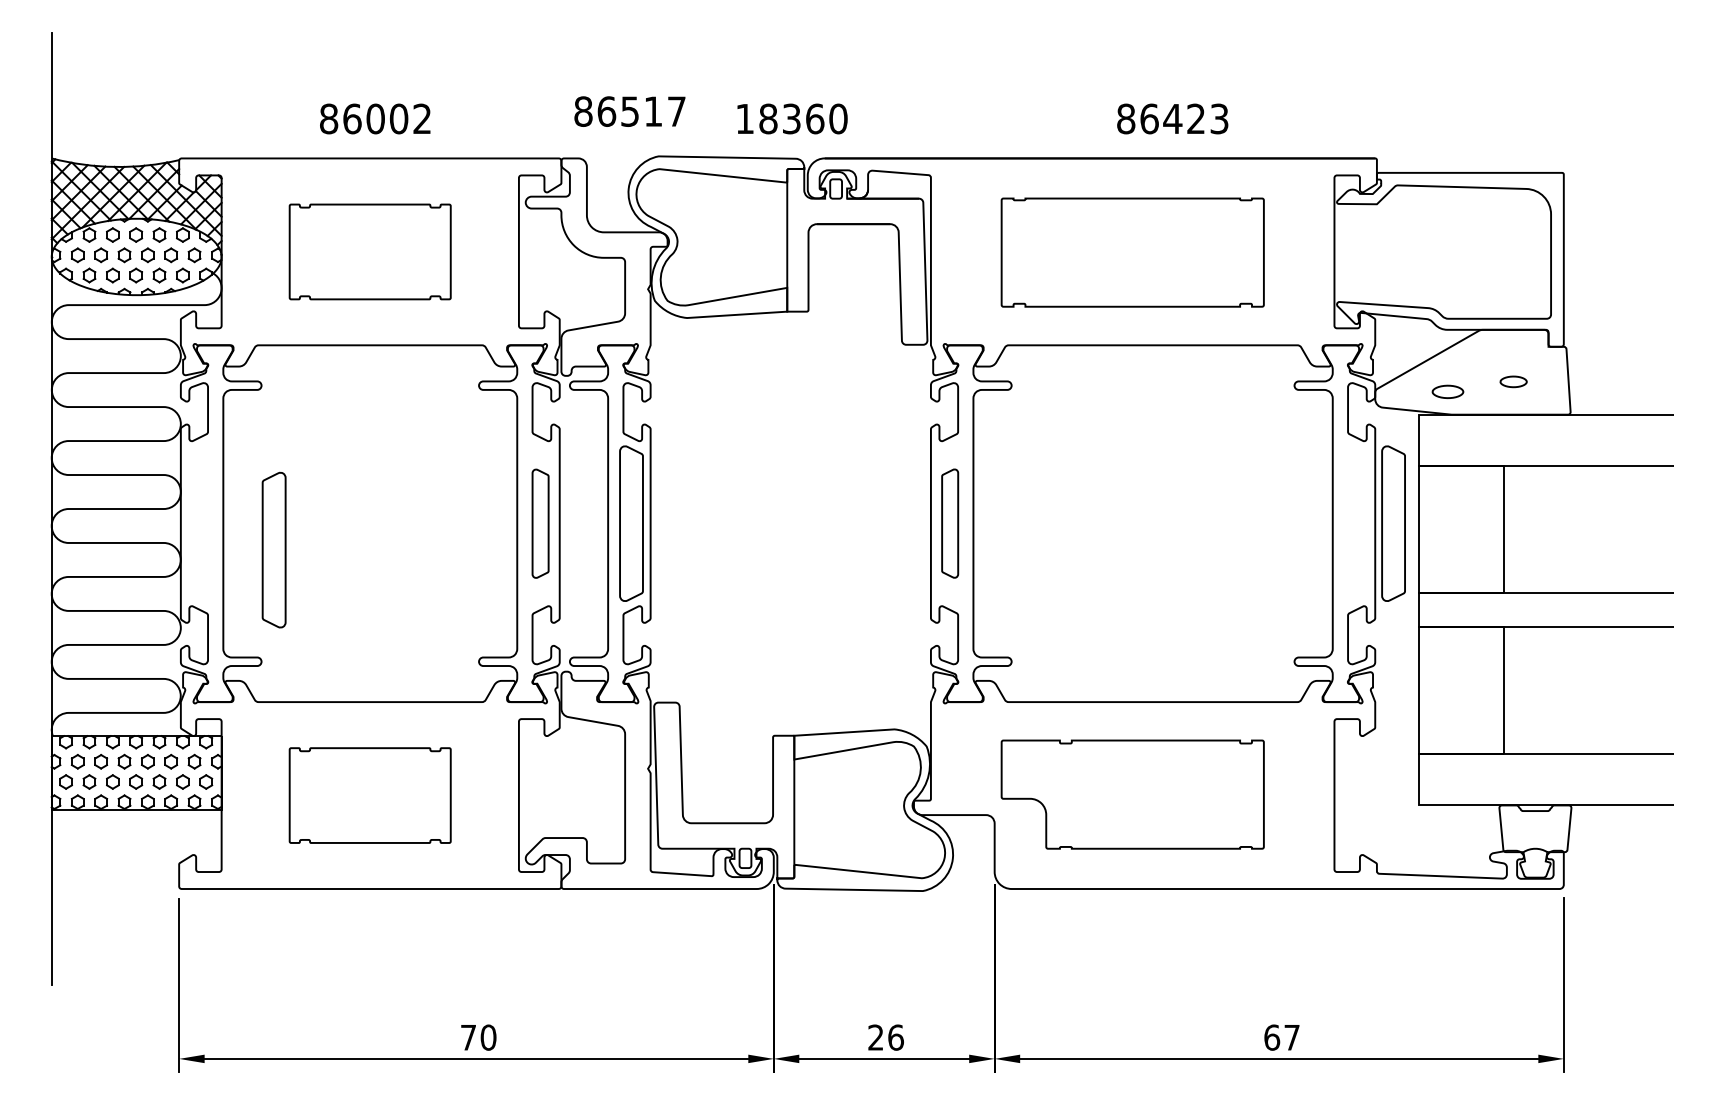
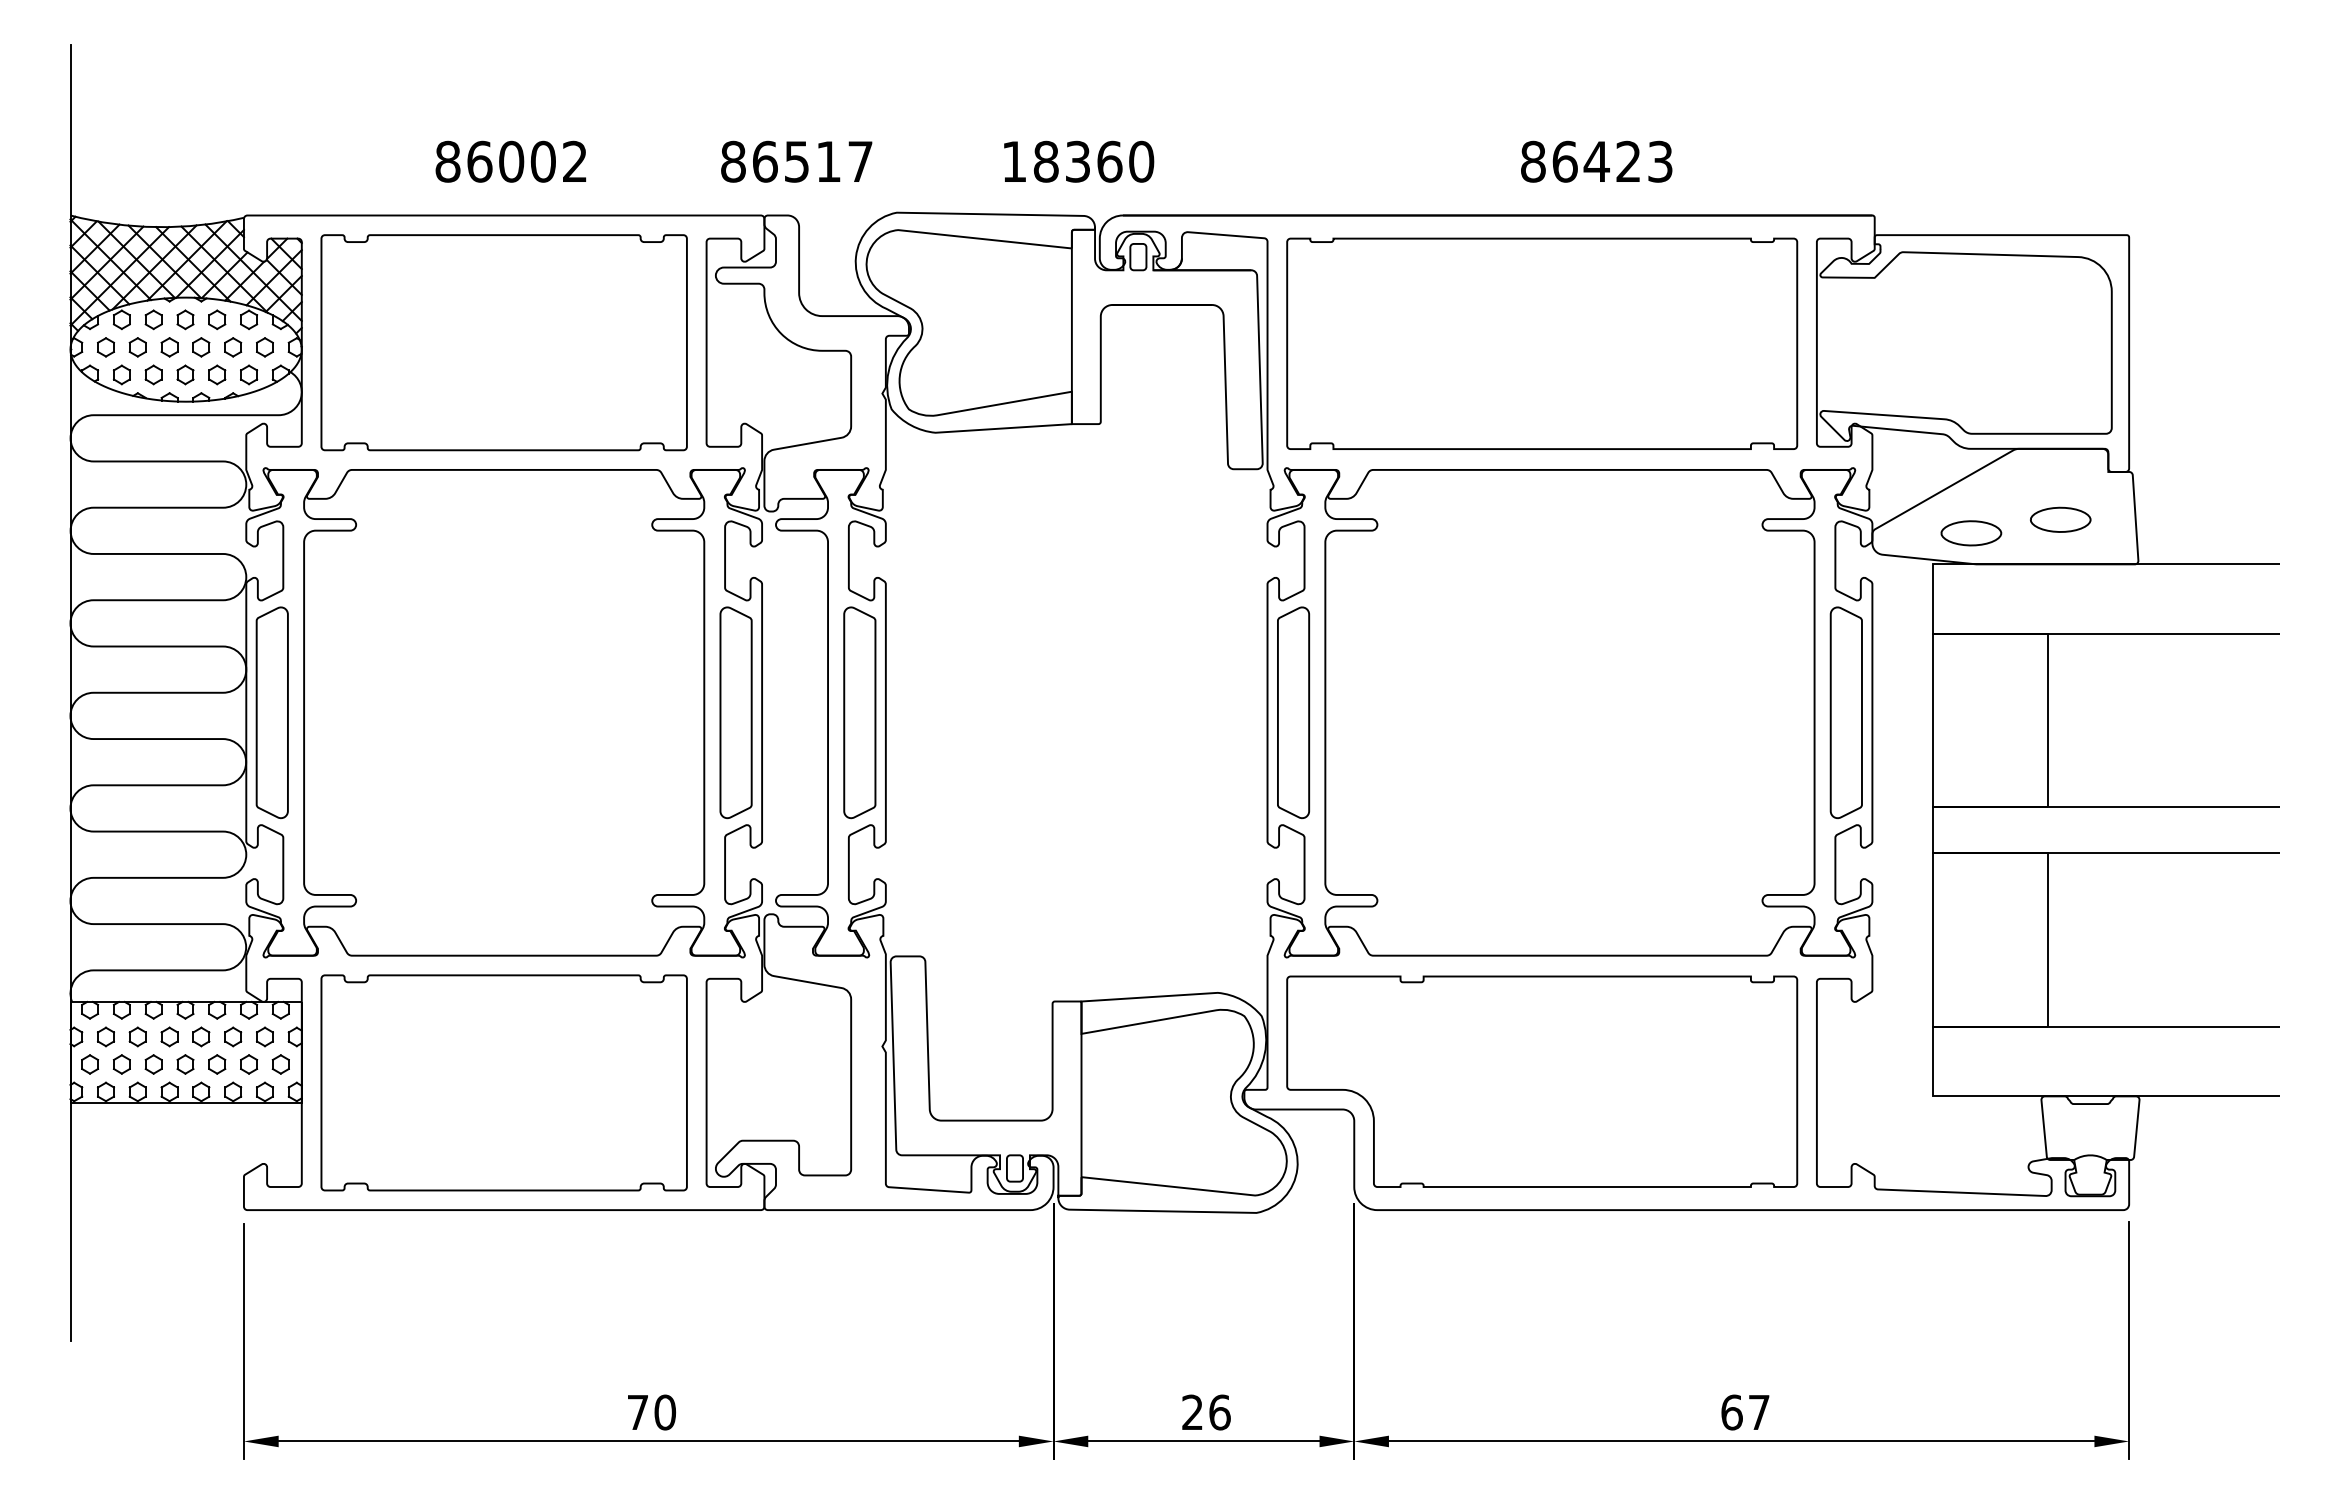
text: (629, 111) -> (796, 161), moved
part: (369, 251) -> (503, 342), size x1.67
part: (1132, 252) -> (1542, 343), size x1.43
part: (1513, 381) -> (2060, 519), size x1.67
part: (1448, 392) -> (1971, 533), size x1.43
part: (540, 523) -> (735, 712), size x1.43
part: (950, 523) -> (1293, 712), size x1.43
part: (1392, 523) -> (1845, 712), moved
part: (273, 549) -> (271, 712), moved
part: (1132, 794) -> (1542, 1081), size x1.43
part: (369, 795) -> (503, 1082), size x1.67

